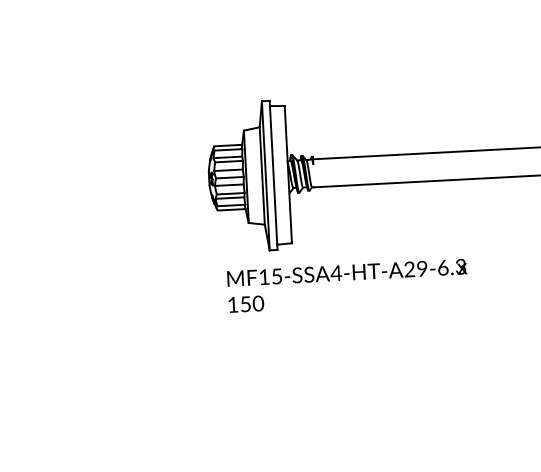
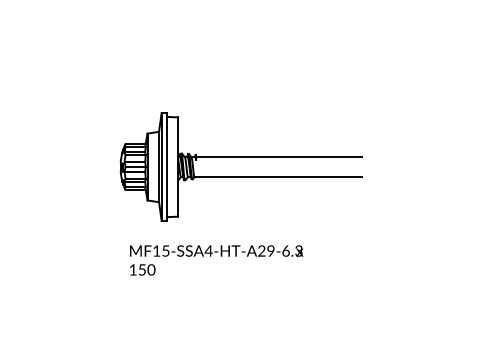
text: (347, 285) -> (216, 260), moved

